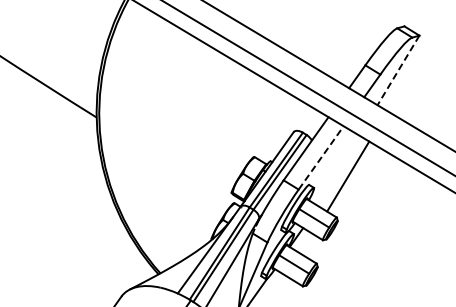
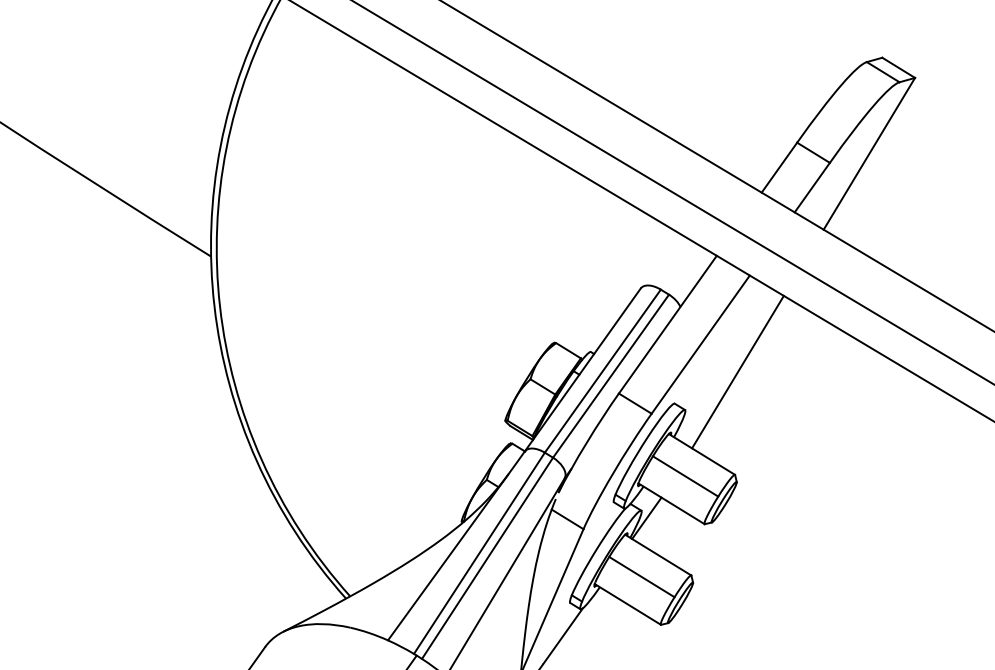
line: (398, 70) -> (869, 153), dashed -> solid
line: (321, 157) -> (701, 343), dashed -> solid
line: (348, 176) -> (738, 372), moved

